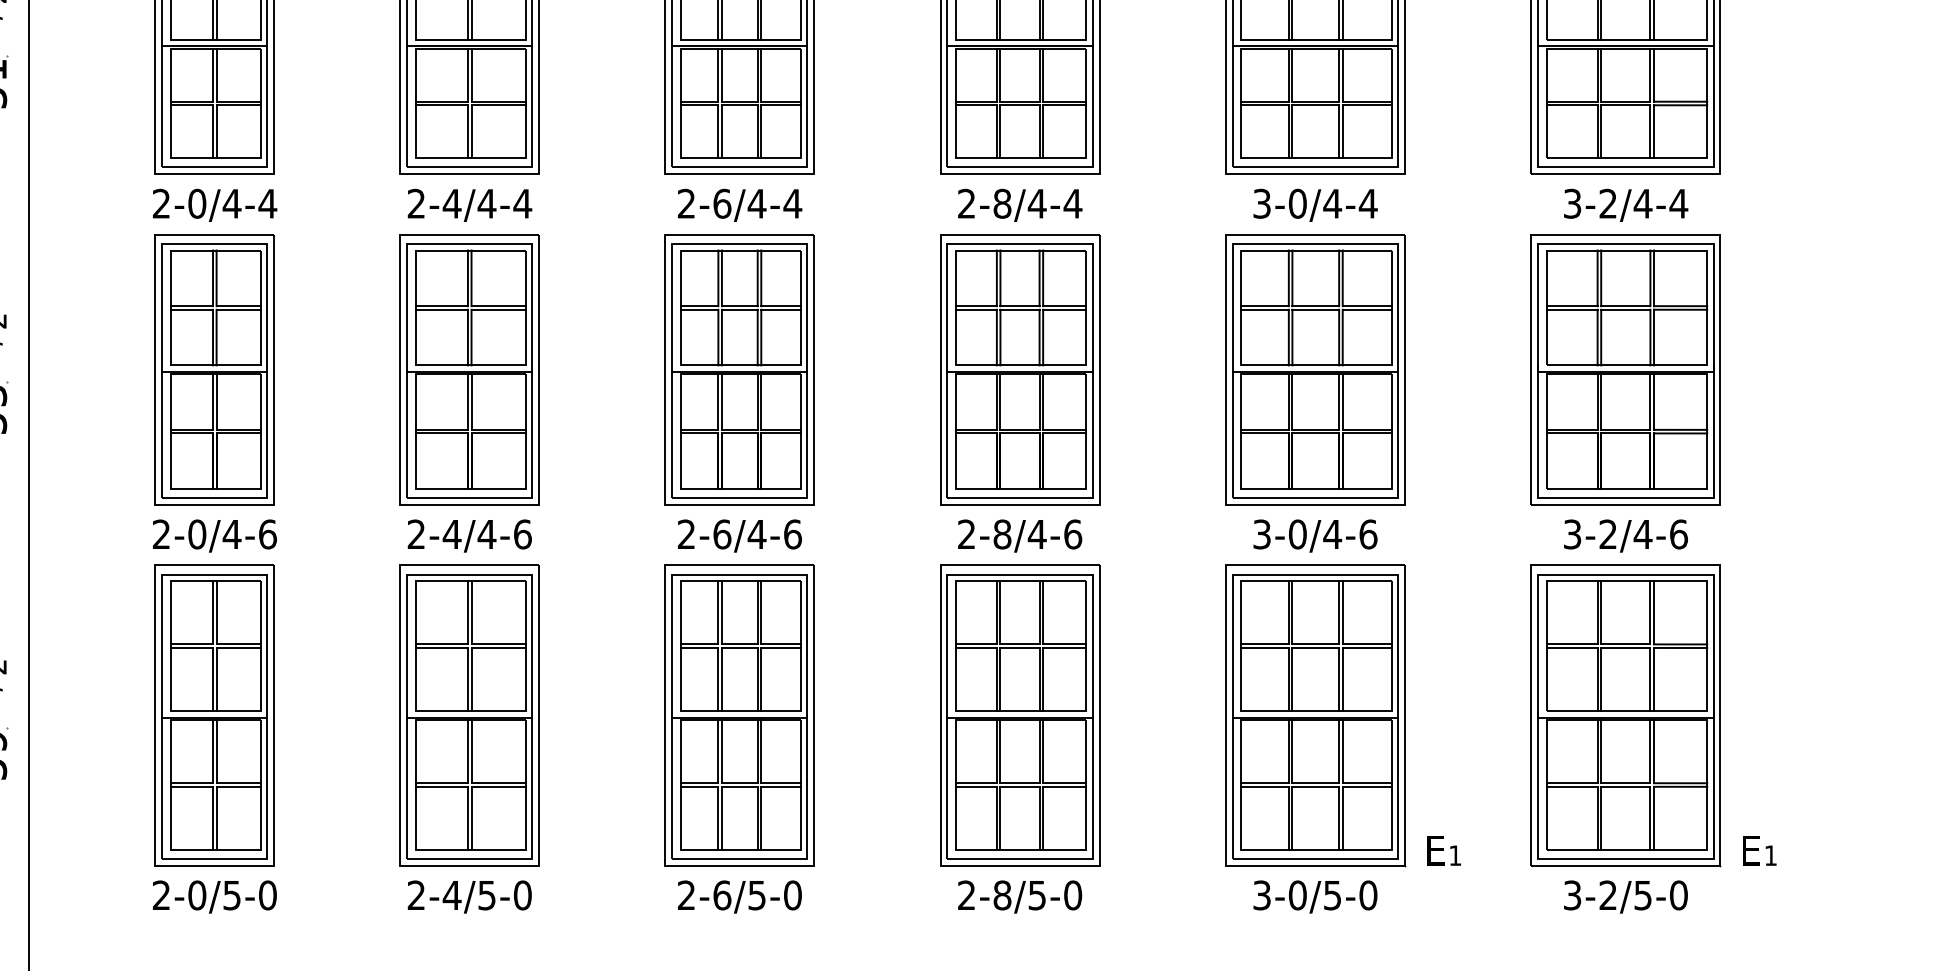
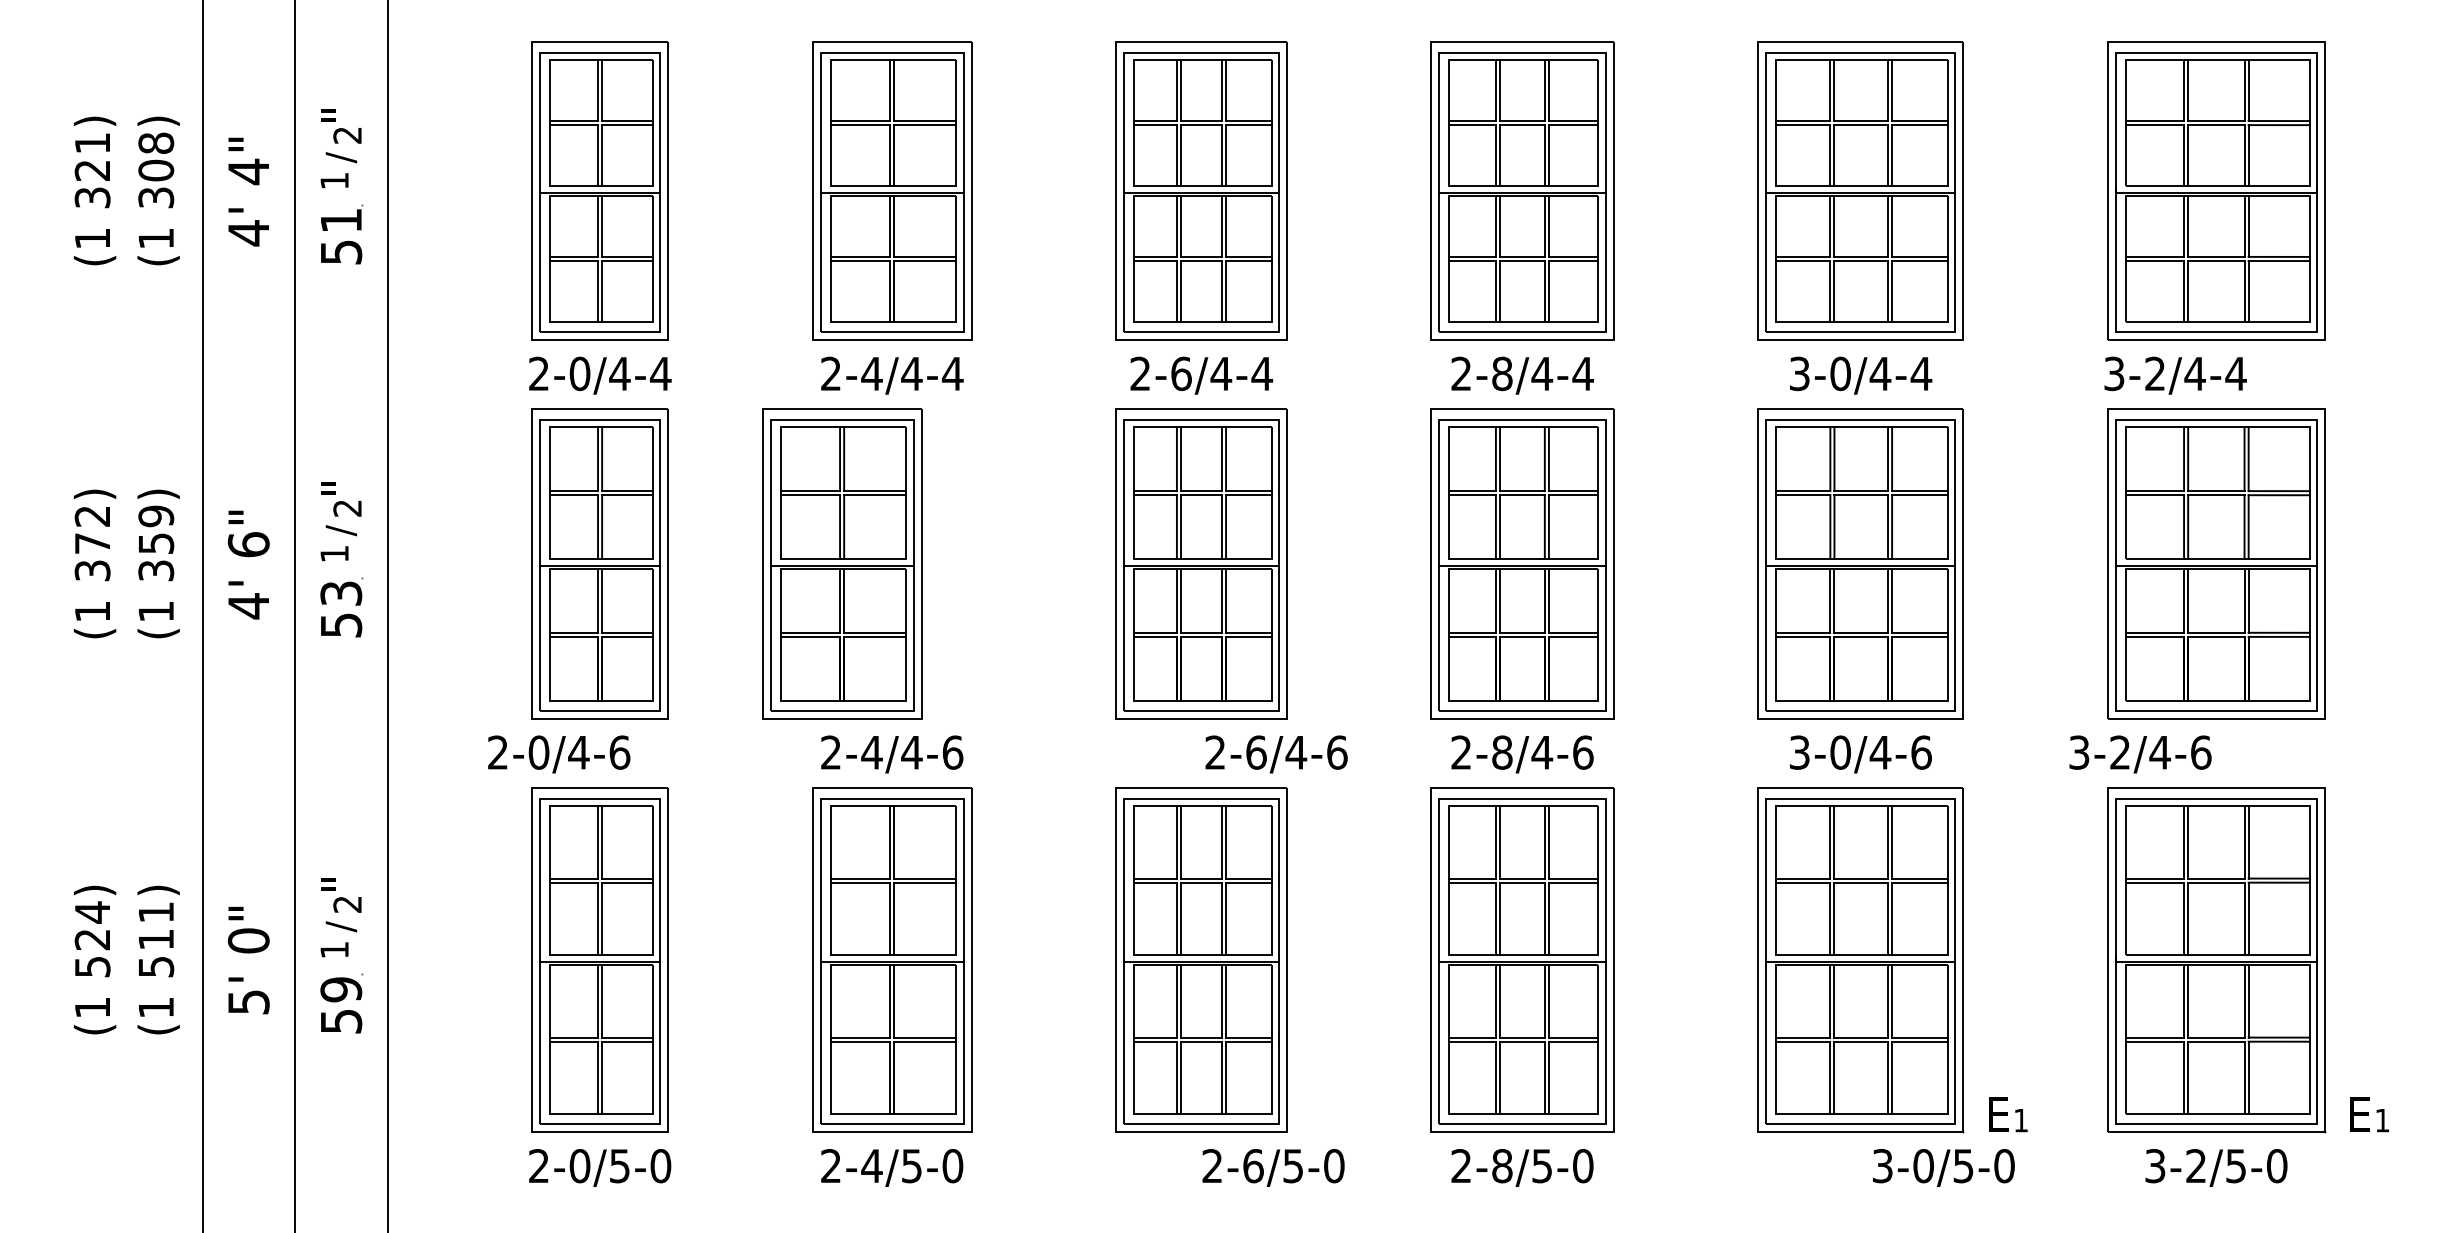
text: (1625, 205) -> (2175, 375), moved
part: (470, 369) -> (842, 563), moved
text: (215, 536) -> (559, 754), moved
text: (739, 536) -> (1276, 754), moved
text: (1625, 536) -> (2140, 754), moved
text: (739, 896) -> (1273, 1167), moved
text: (1315, 896) -> (1943, 1167), moved

